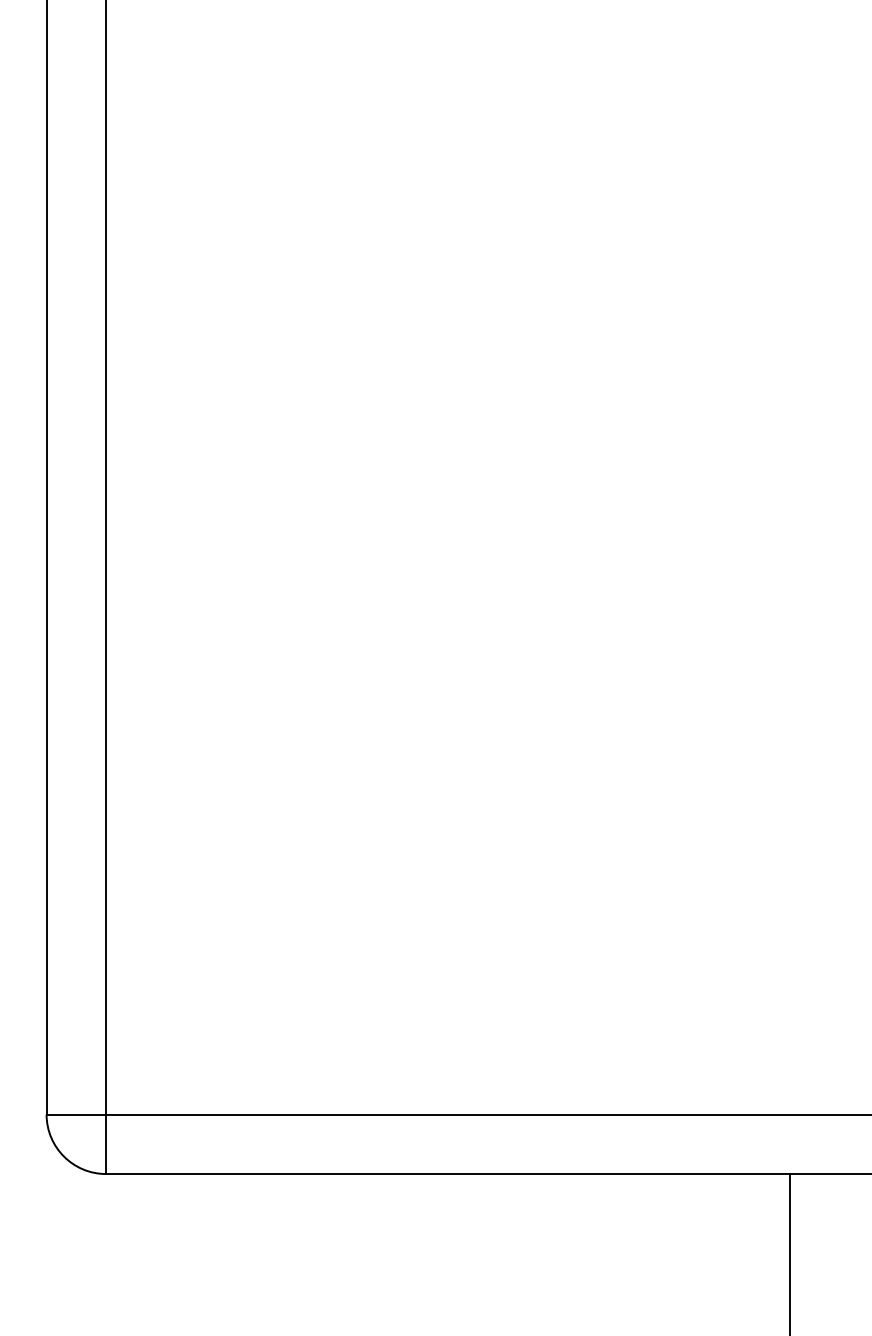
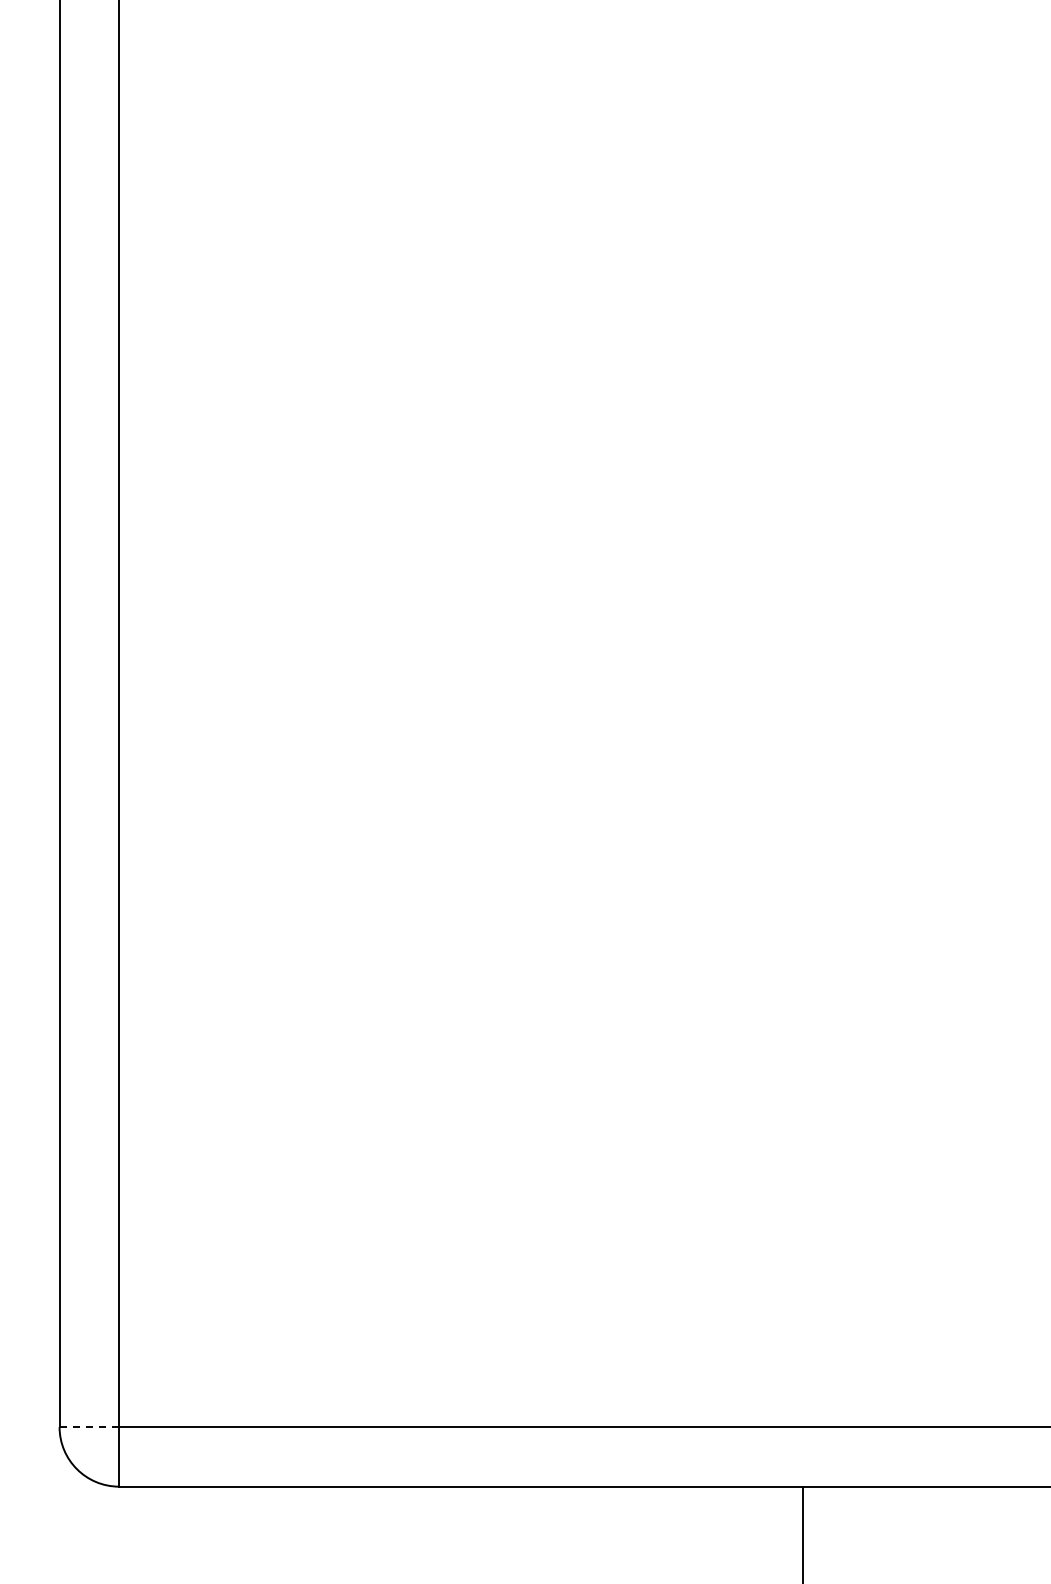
line: (76, 1114) -> (89, 1427), solid -> dashed

